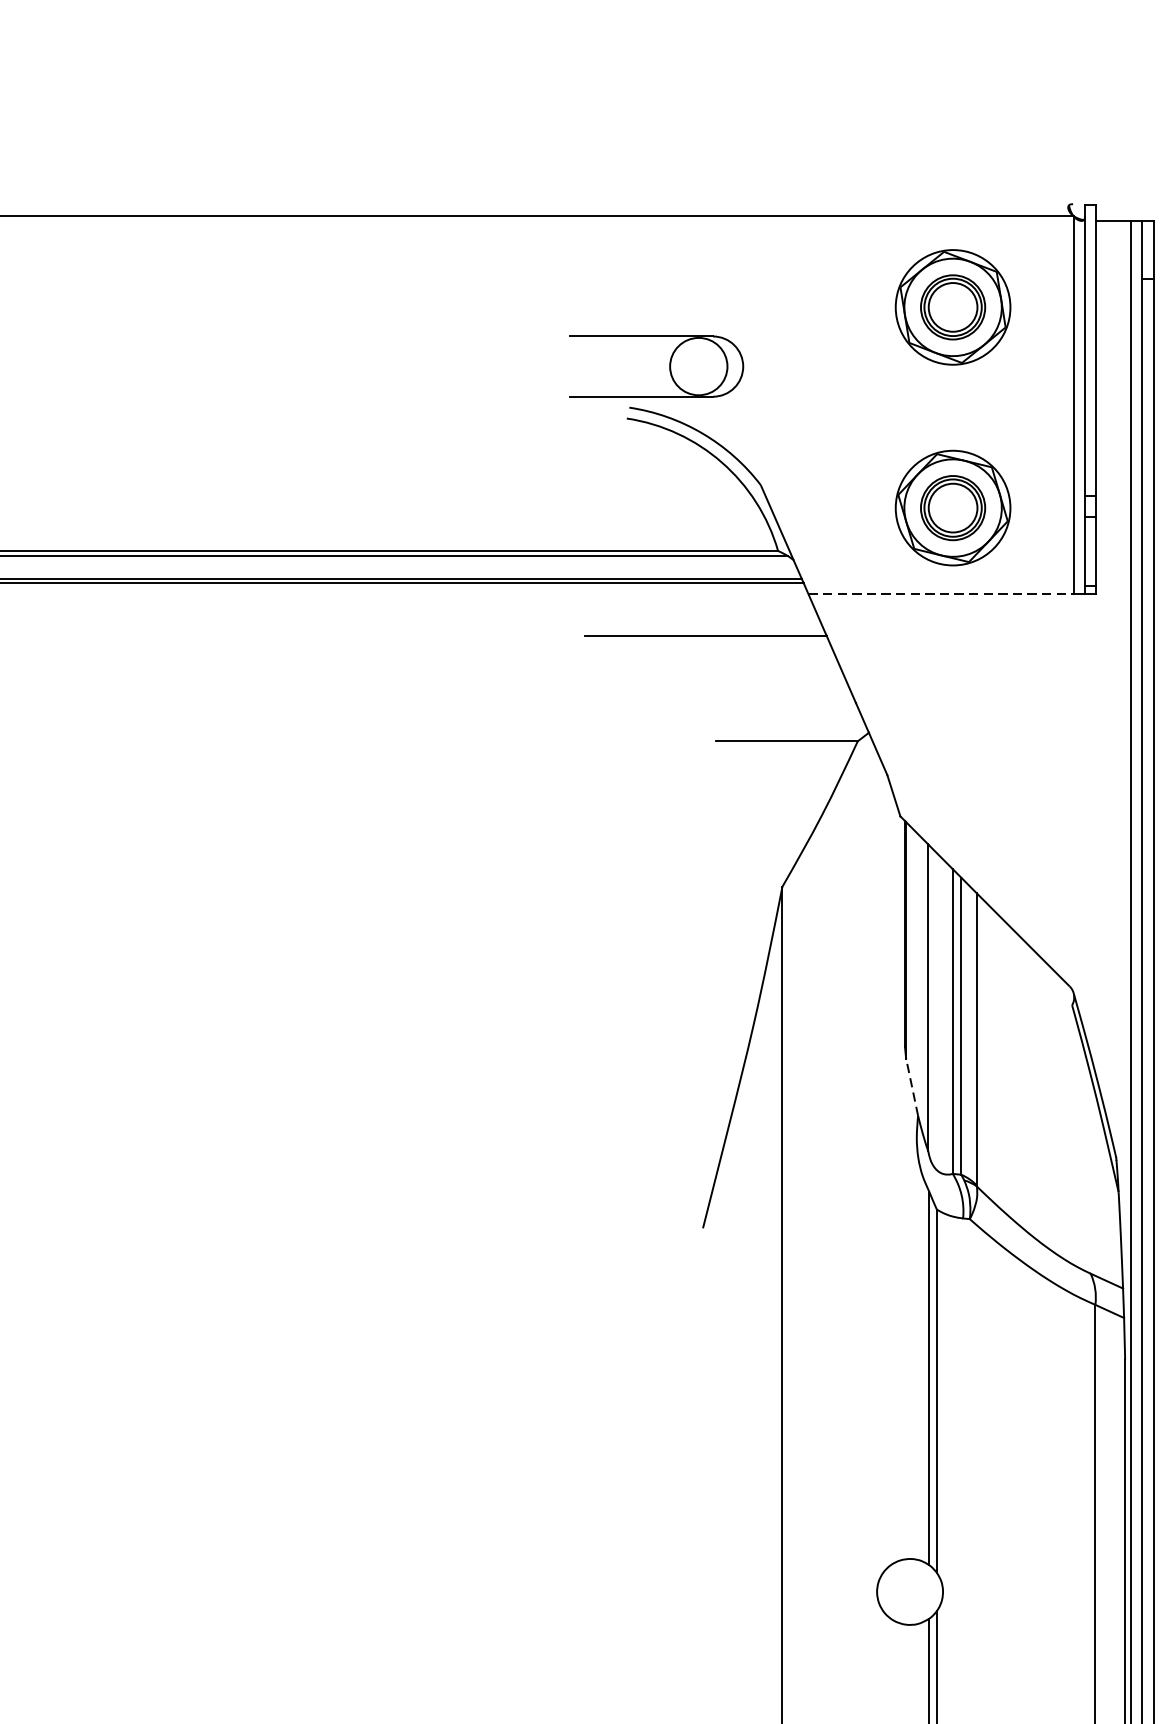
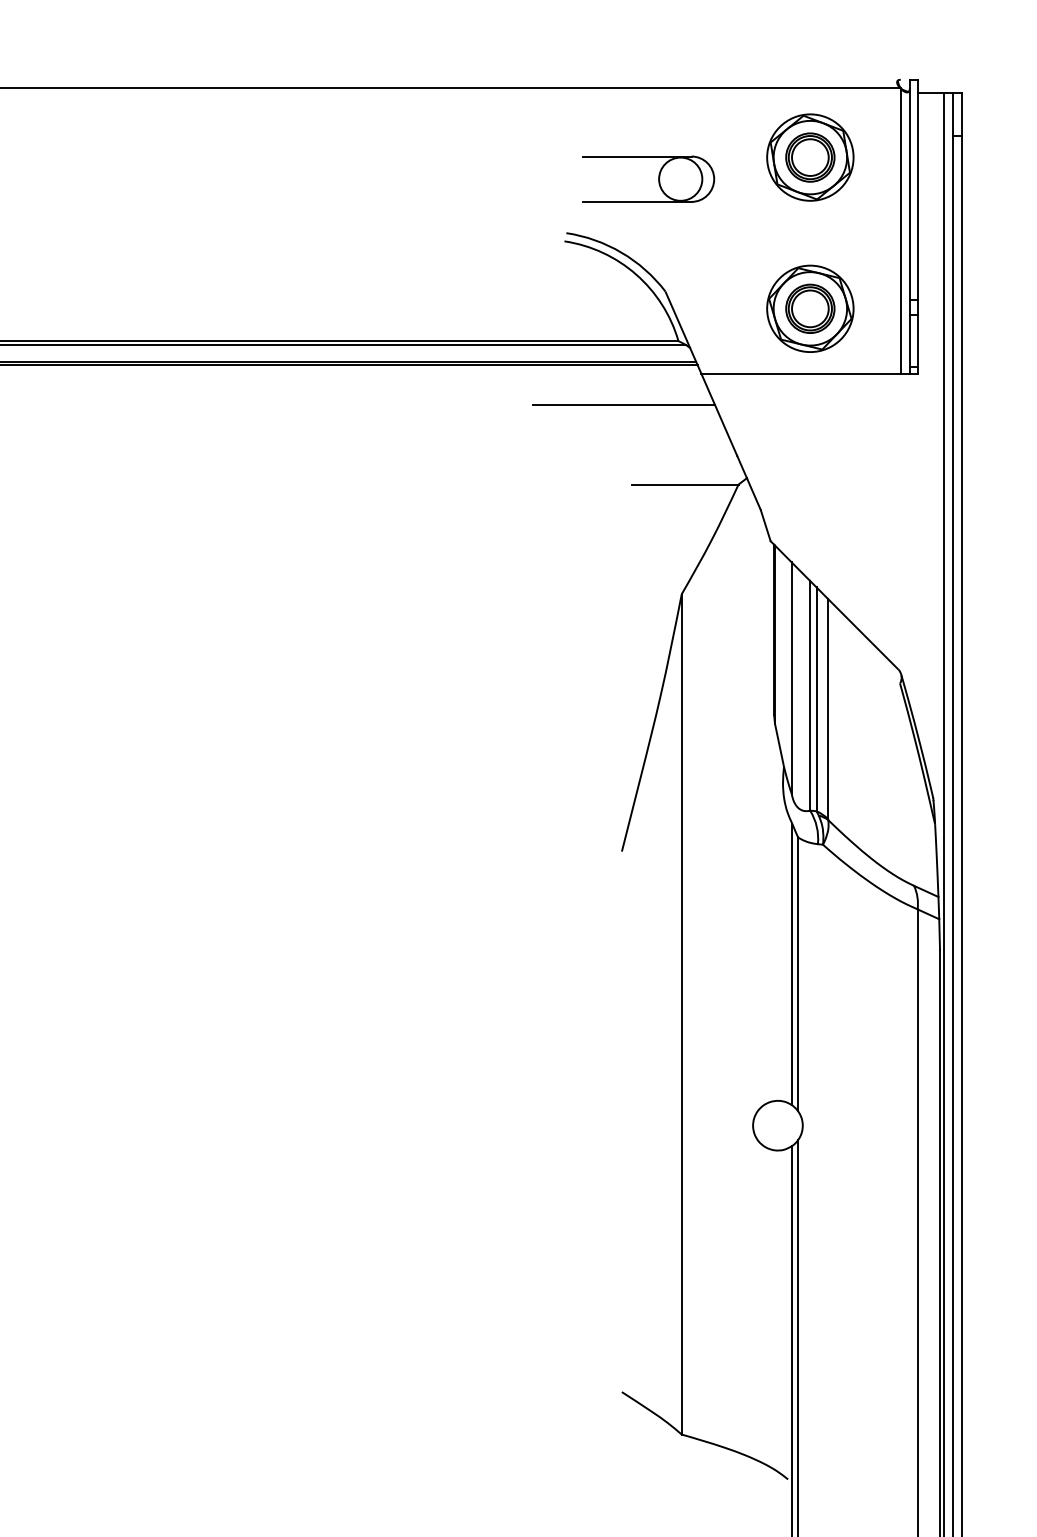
part: (669, 365) -> (658, 178), moved
line: (941, 593) -> (801, 373), dashed -> solid
line: (912, 1086) -> (779, 744), dashed -> solid

